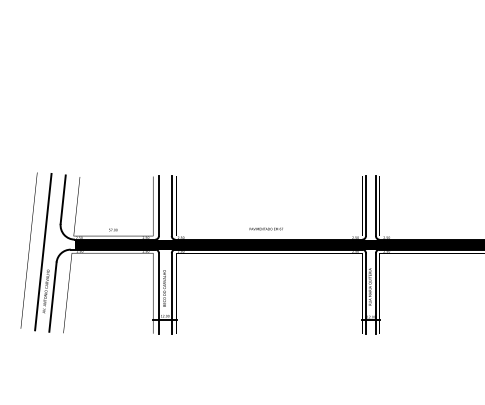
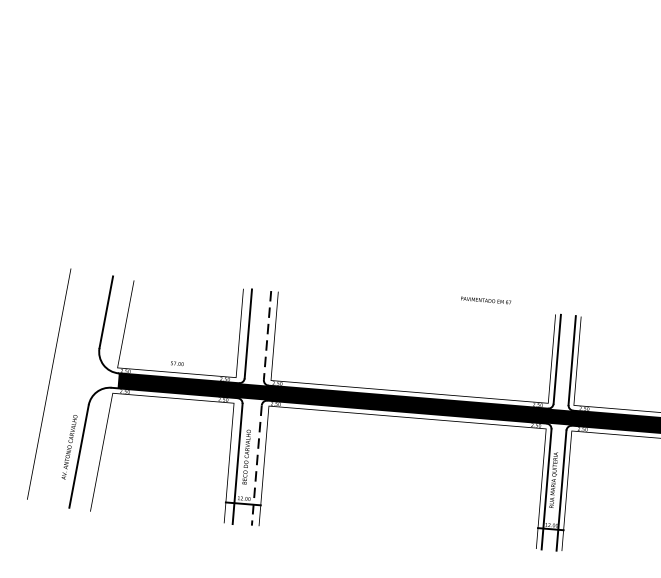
line: (171, 206) -> (267, 335), solid -> dashed
text: (265, 228) -> (484, 299), moved
line: (43, 251) -> (70, 387), removed
line: (171, 293) -> (256, 465), solid -> dashed

